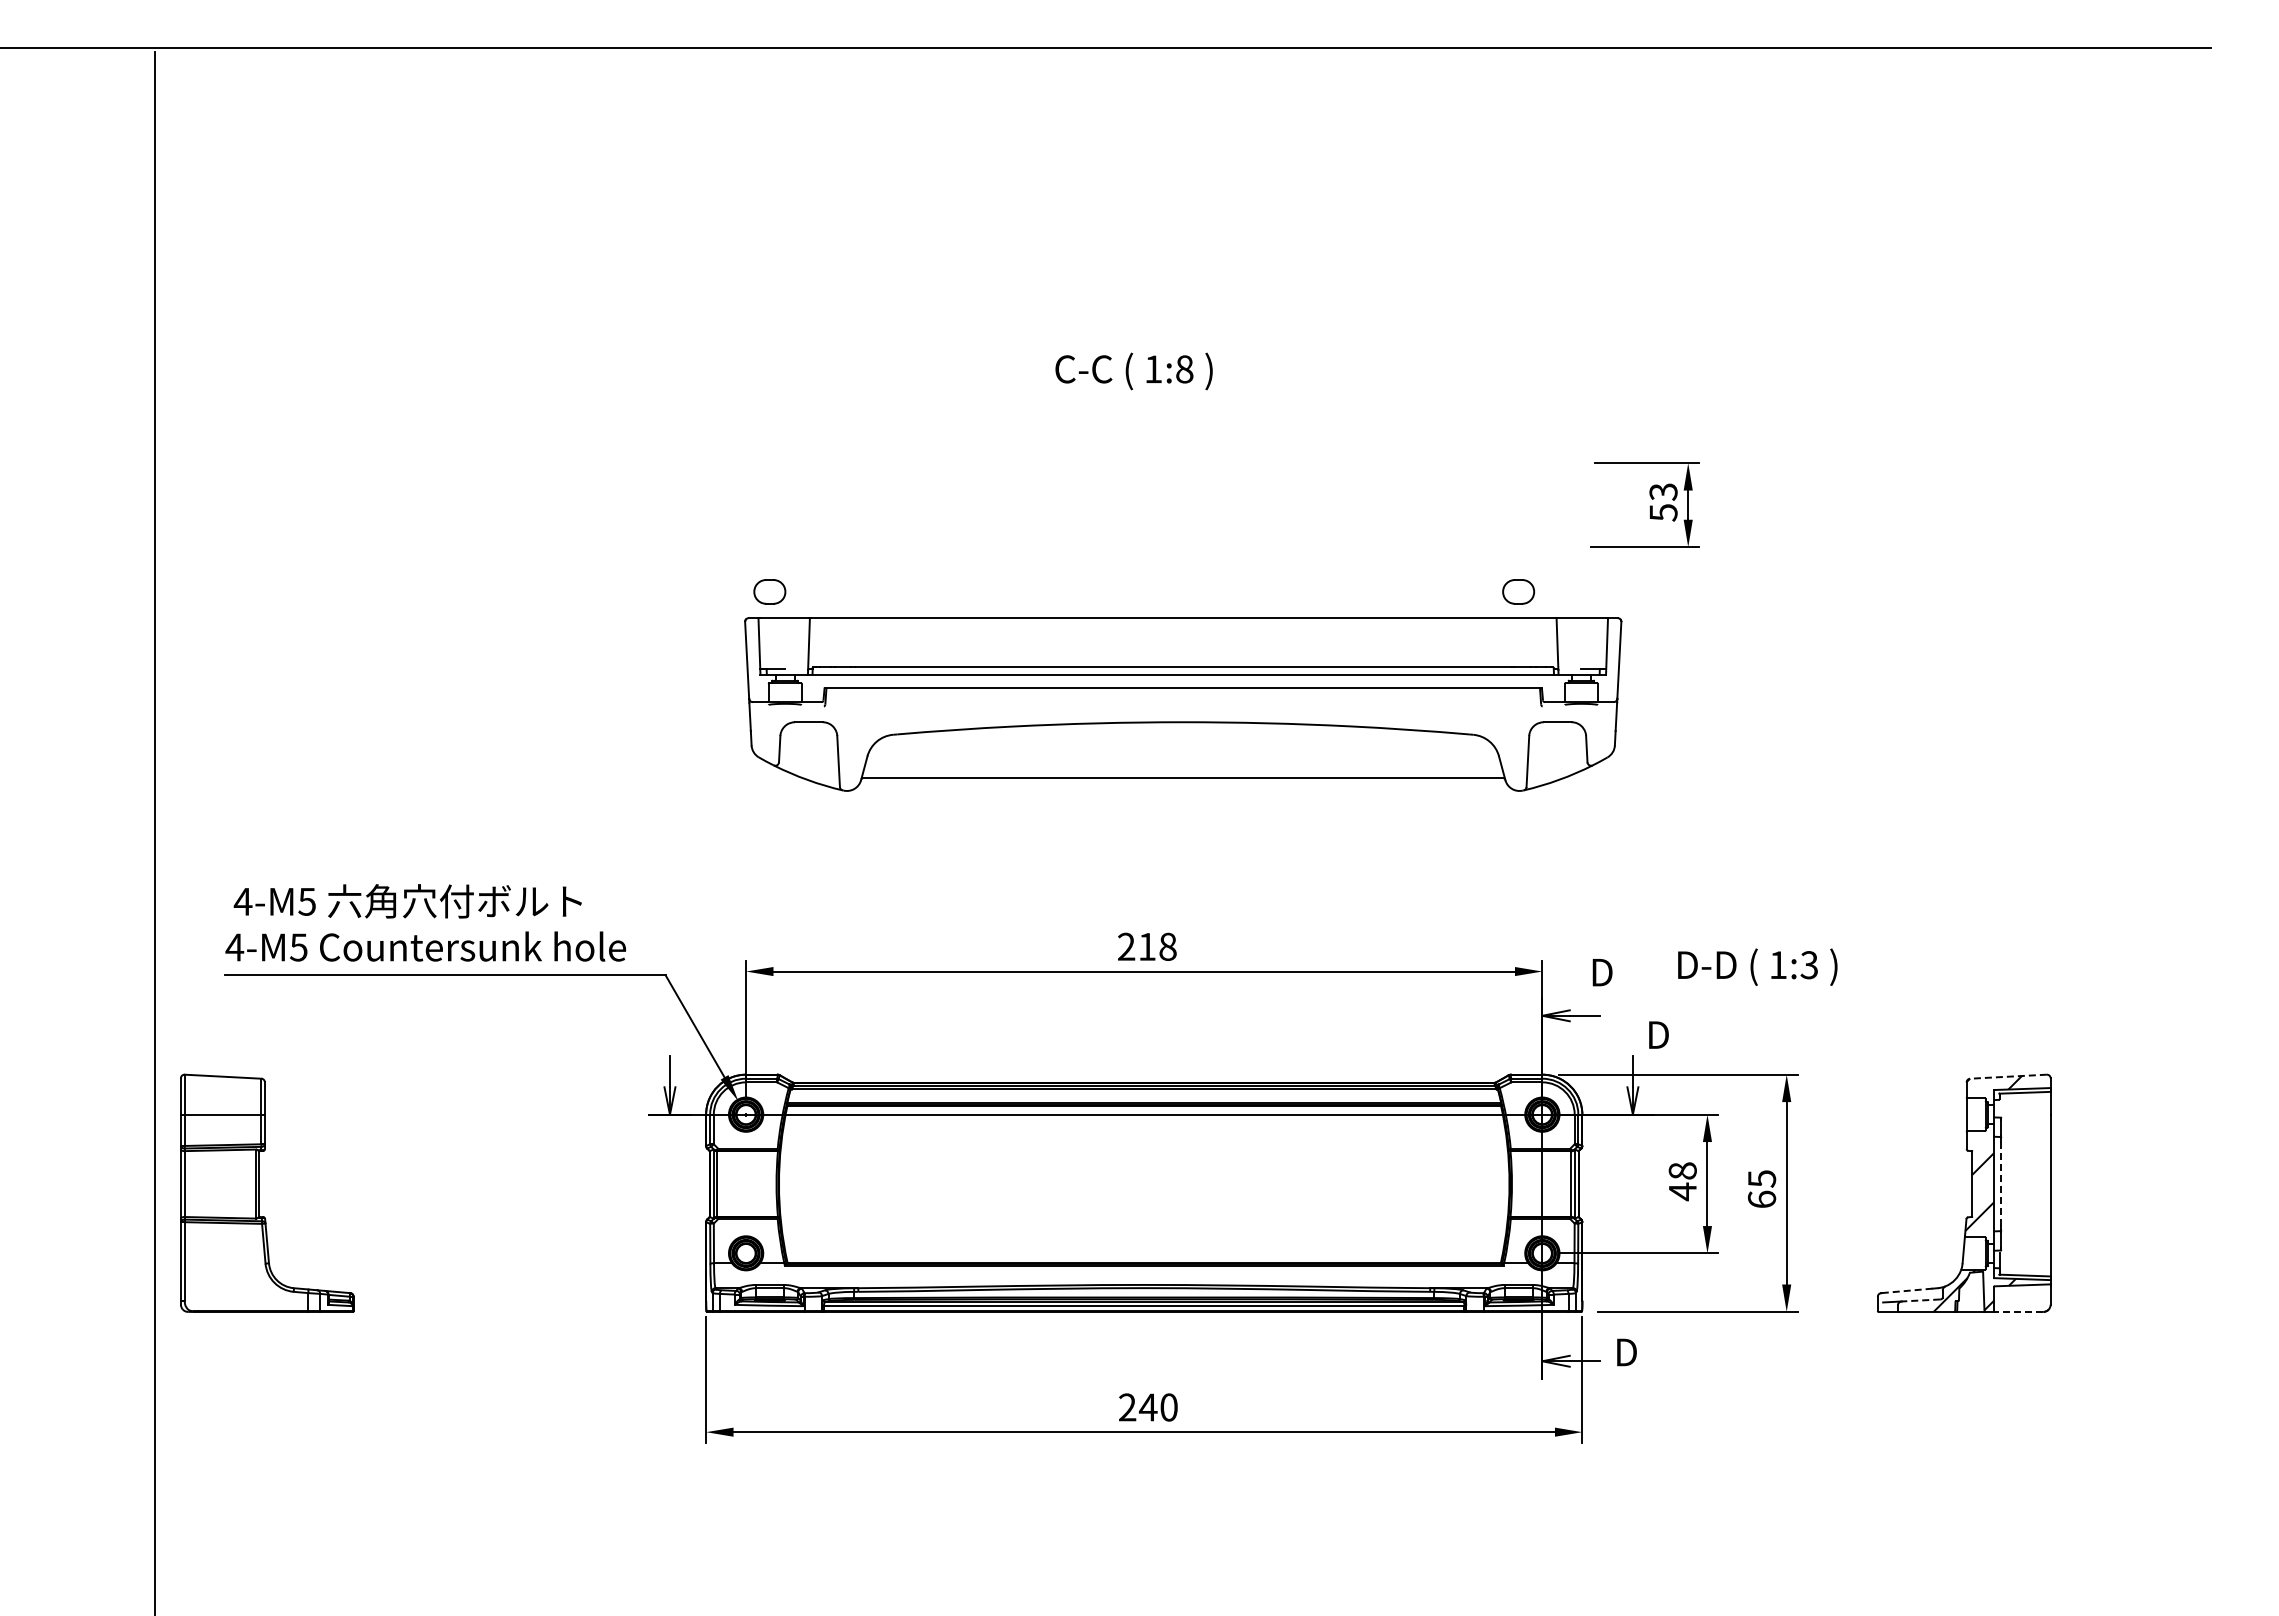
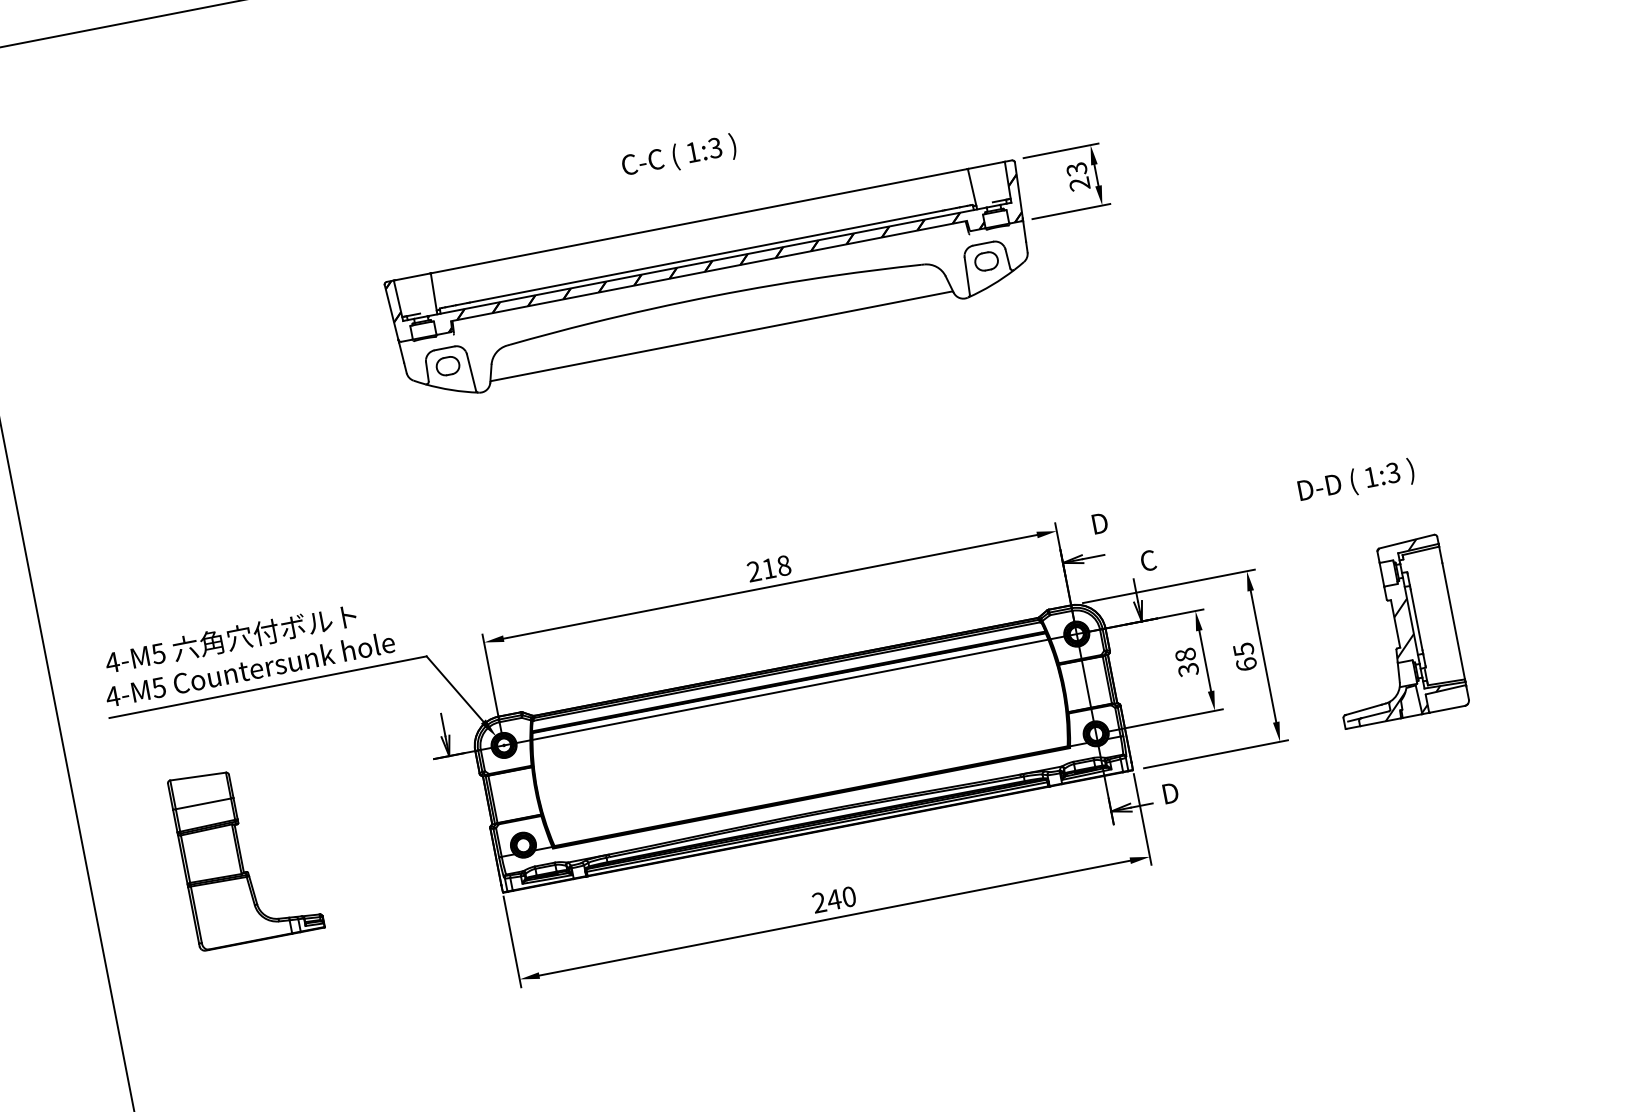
text: (1184, 369) -> (715, 148), 1:8 -> 1:3
text: (1663, 512) -> (1079, 184), 53 -> 23
part: (1183, 704) -> (711, 283), moved
text: (1757, 966) -> (1356, 481), moved
text: (1657, 1035) -> (1148, 561), D -> C
line: (2007, 1076) -> (1405, 541), dashed -> solid
line: (2001, 1184) -> (1416, 620), dashed -> solid
text: (1682, 1191) -> (1188, 669), 48 -> 38
part: (259, 1192) -> (240, 854), moved
line: (1907, 1290) -> (1363, 709), dashed -> solid
line: (1920, 1300) -> (1374, 714), dashed -> solid
line: (2018, 1311) -> (1446, 709), dashed -> solid

